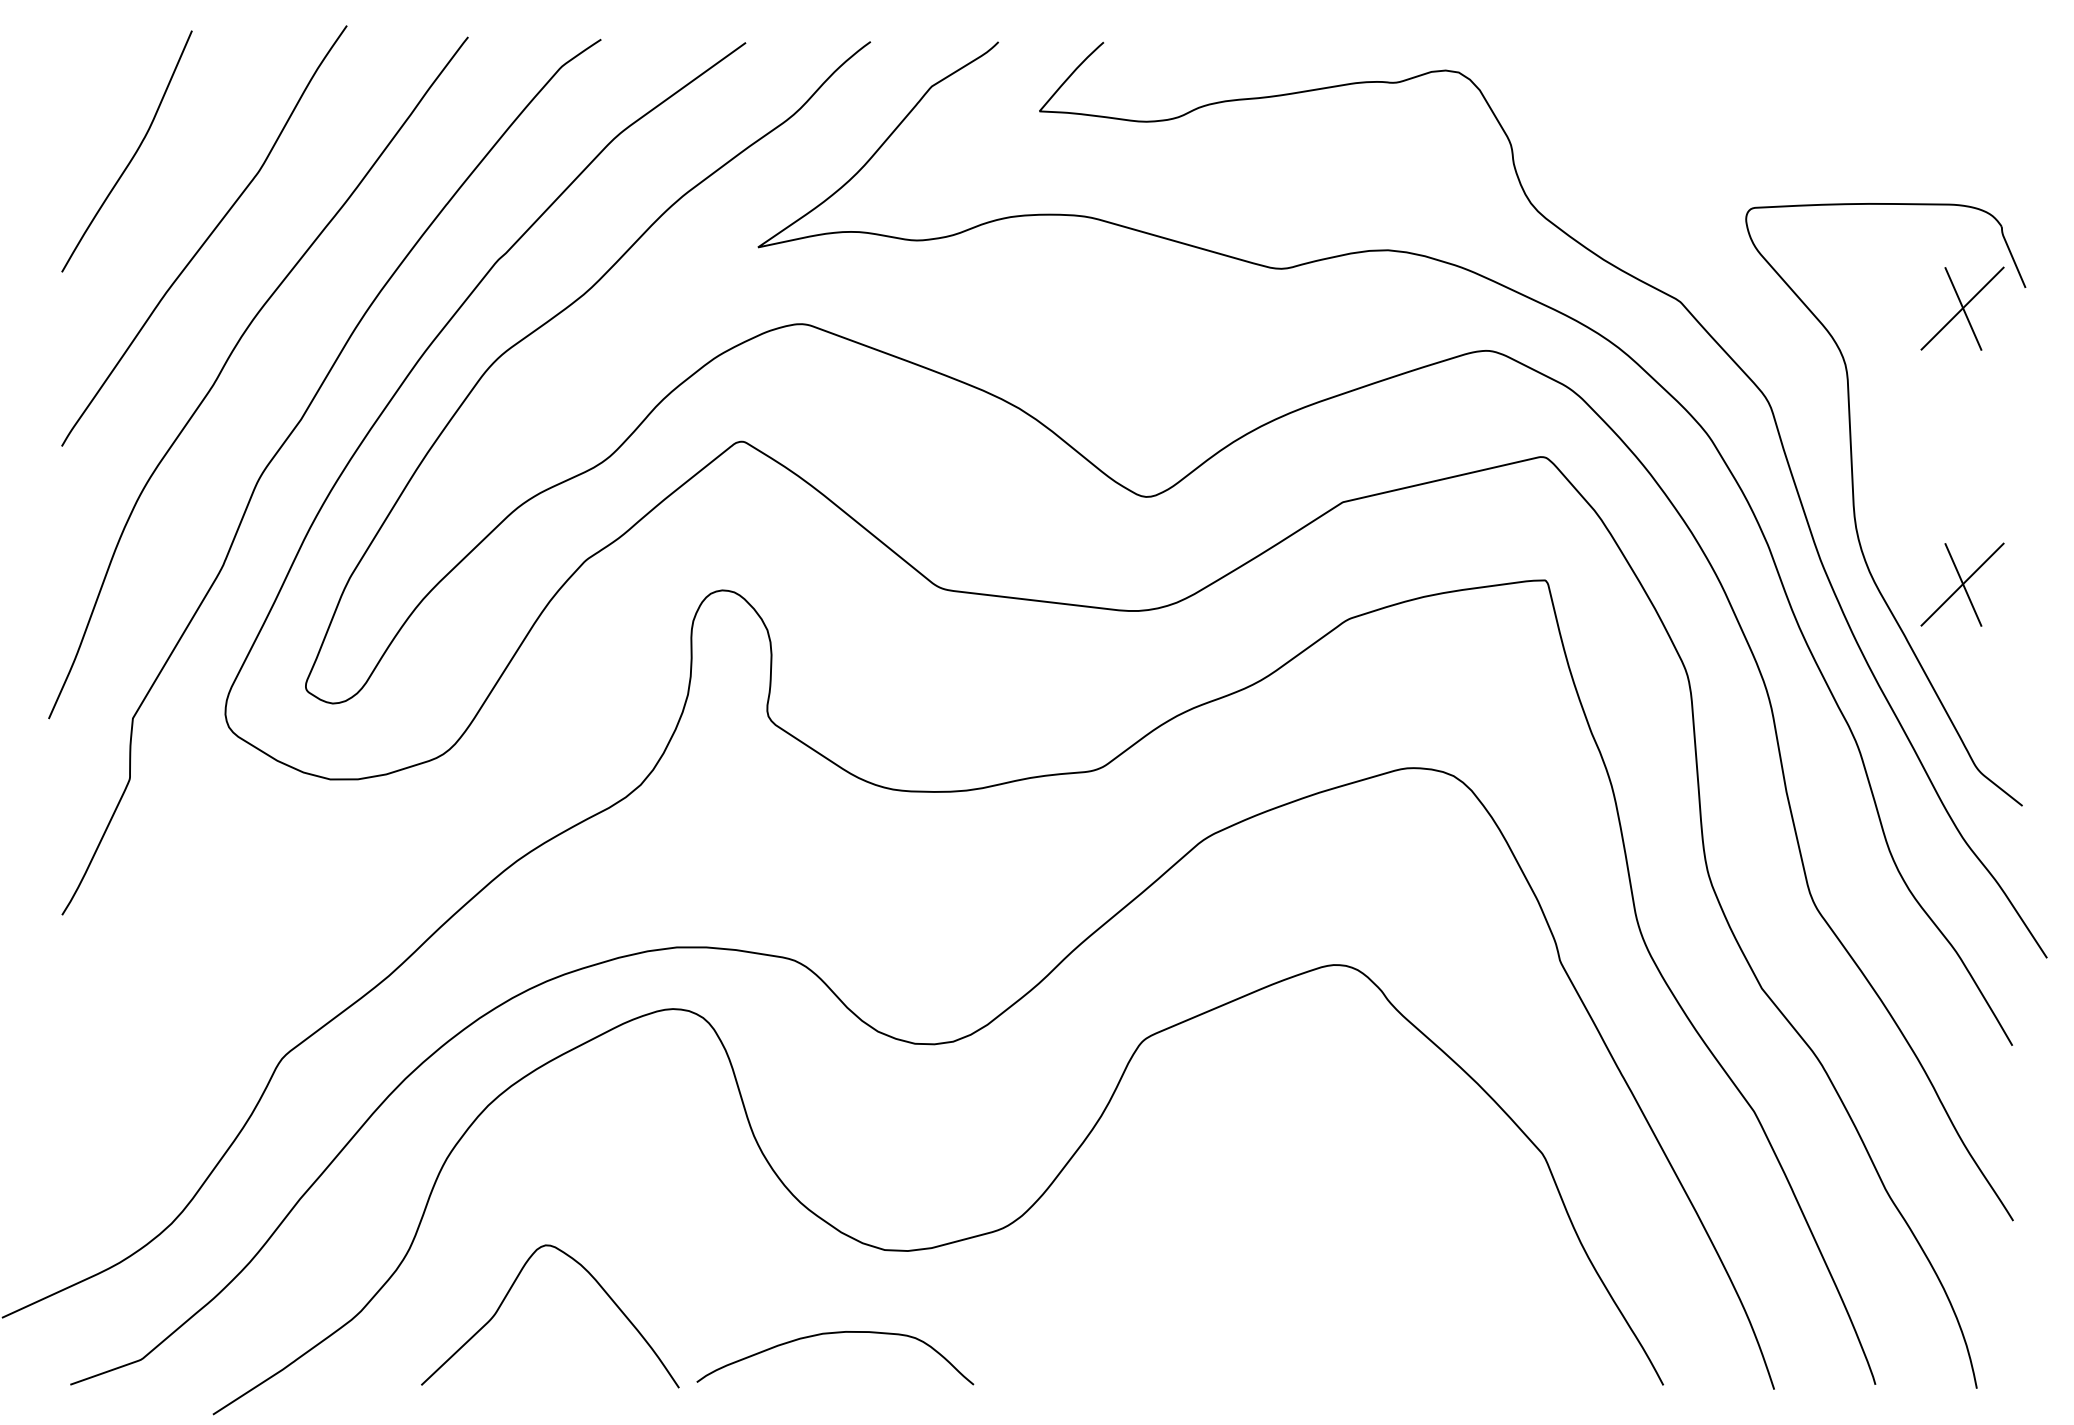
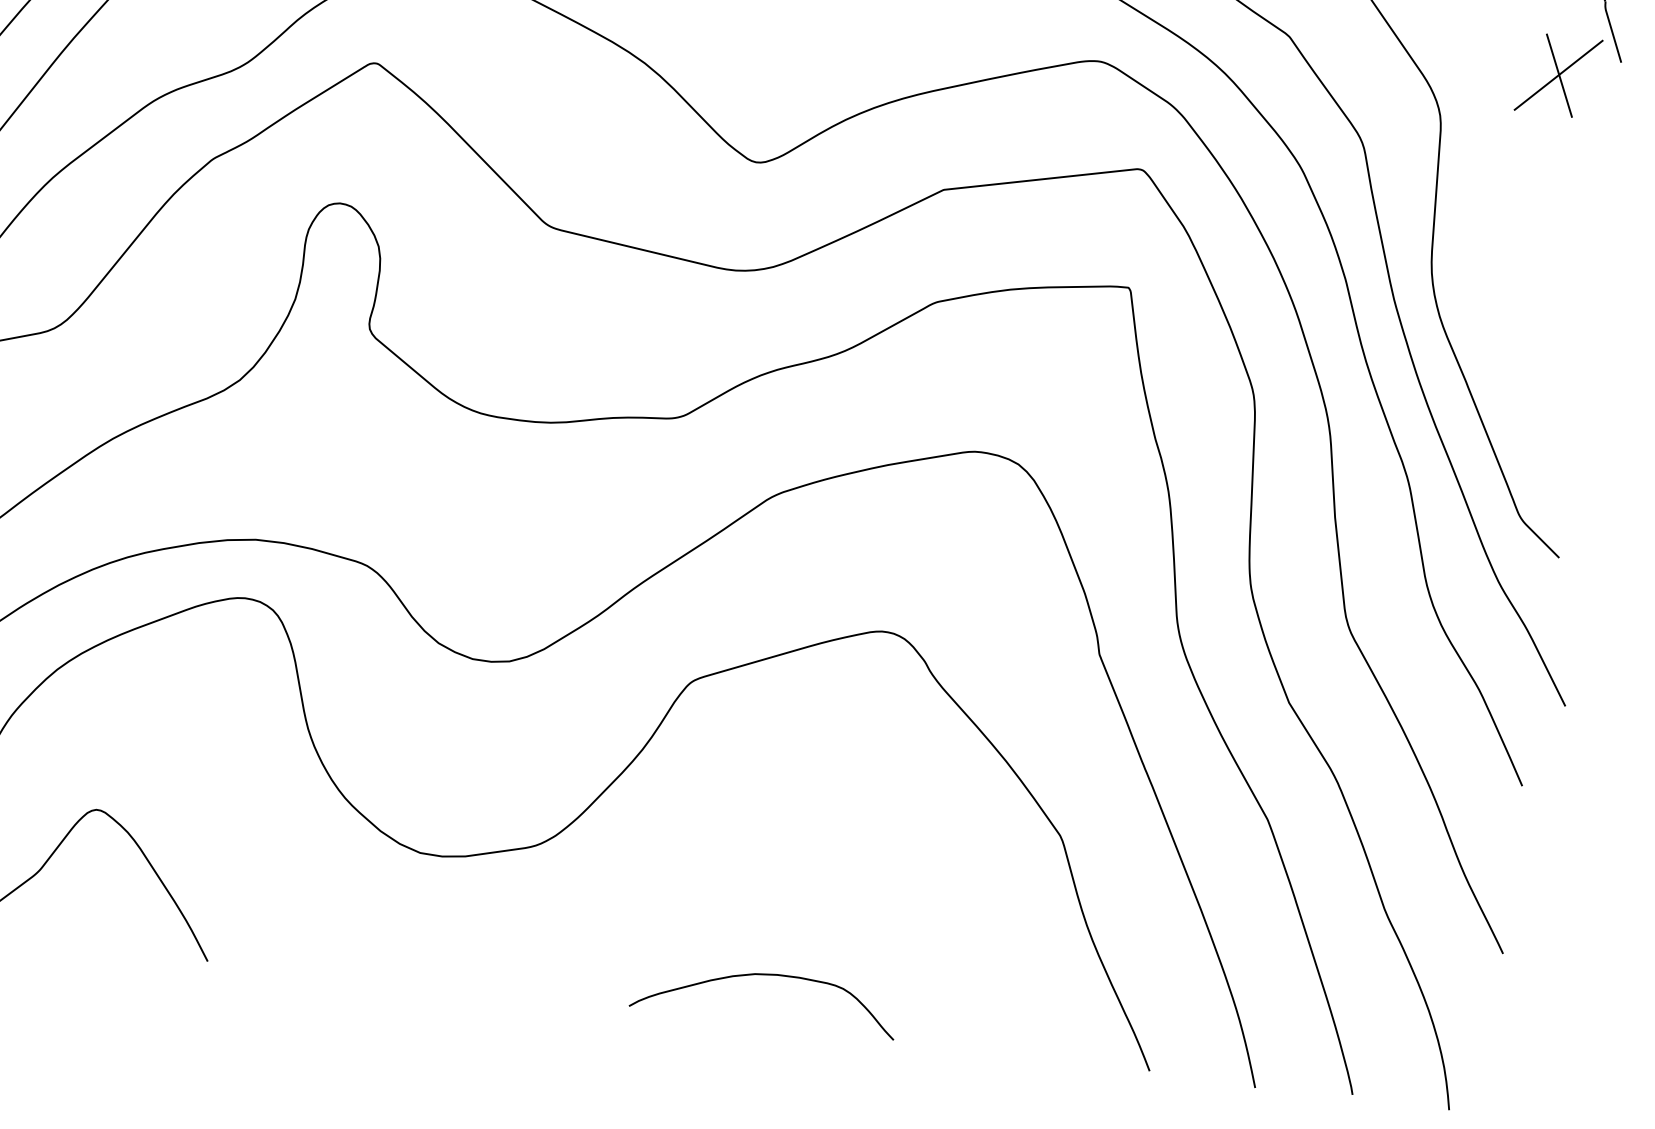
part: (1962, 584) -> (1527, 339), removed
curve: (829, 1334) -> (761, 975), moved

